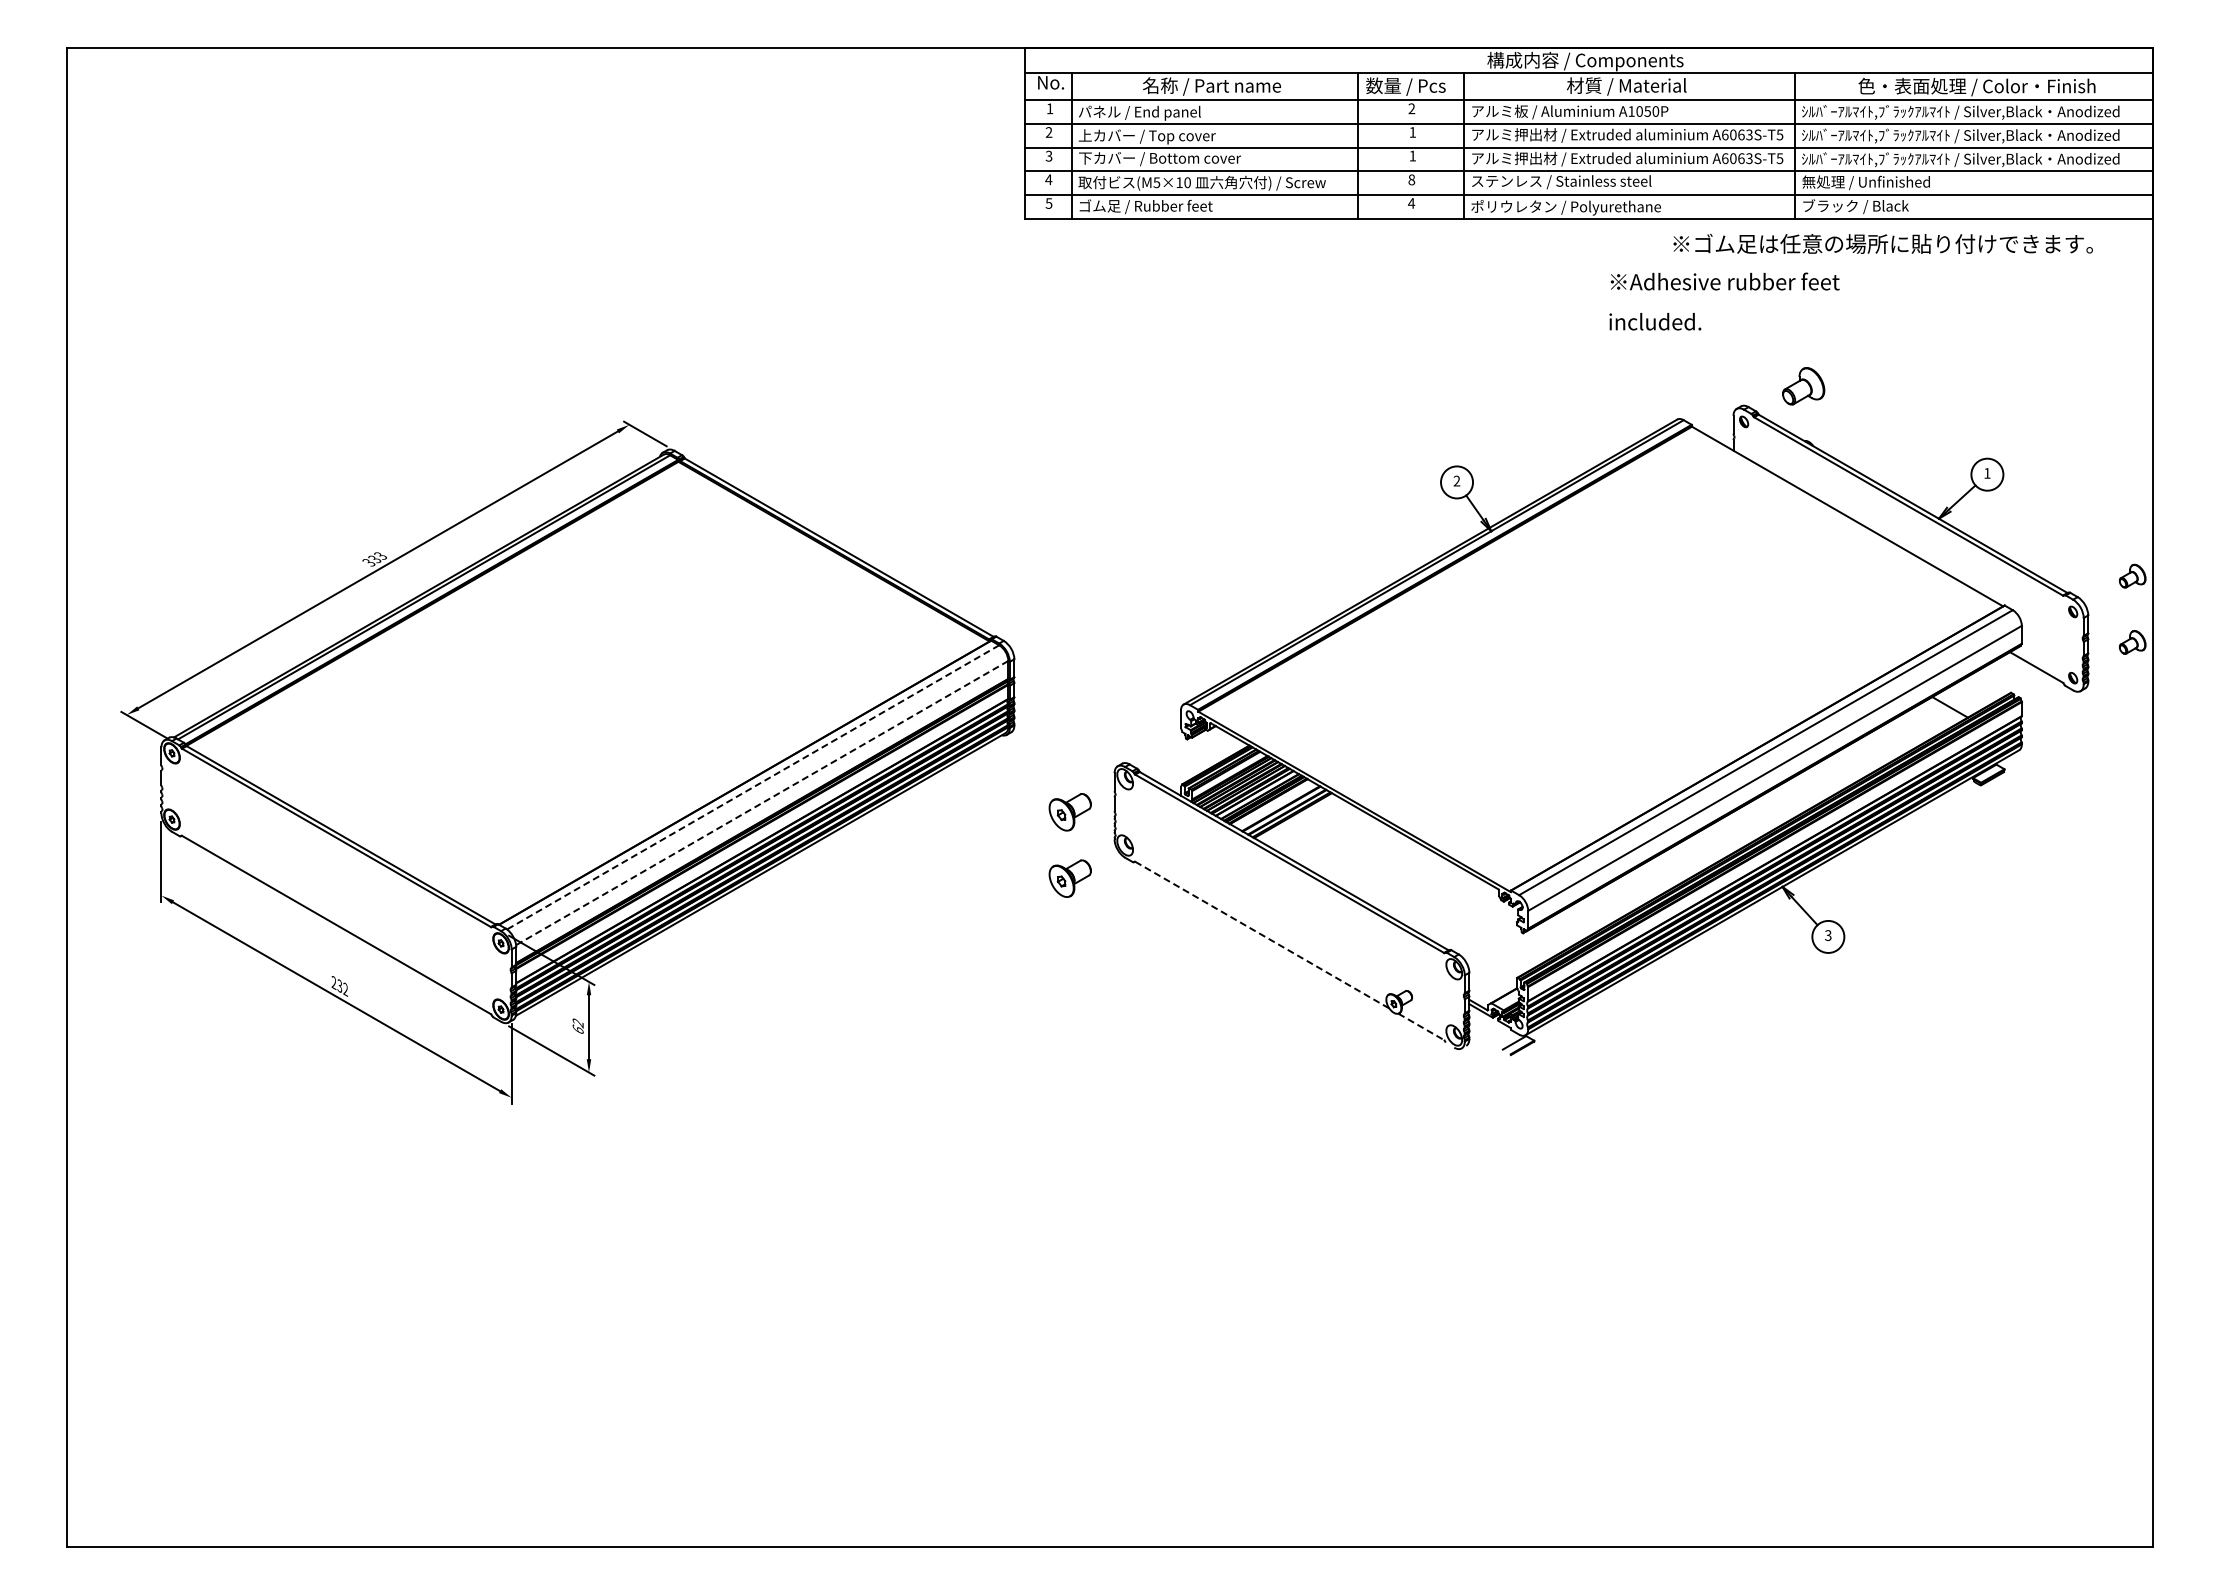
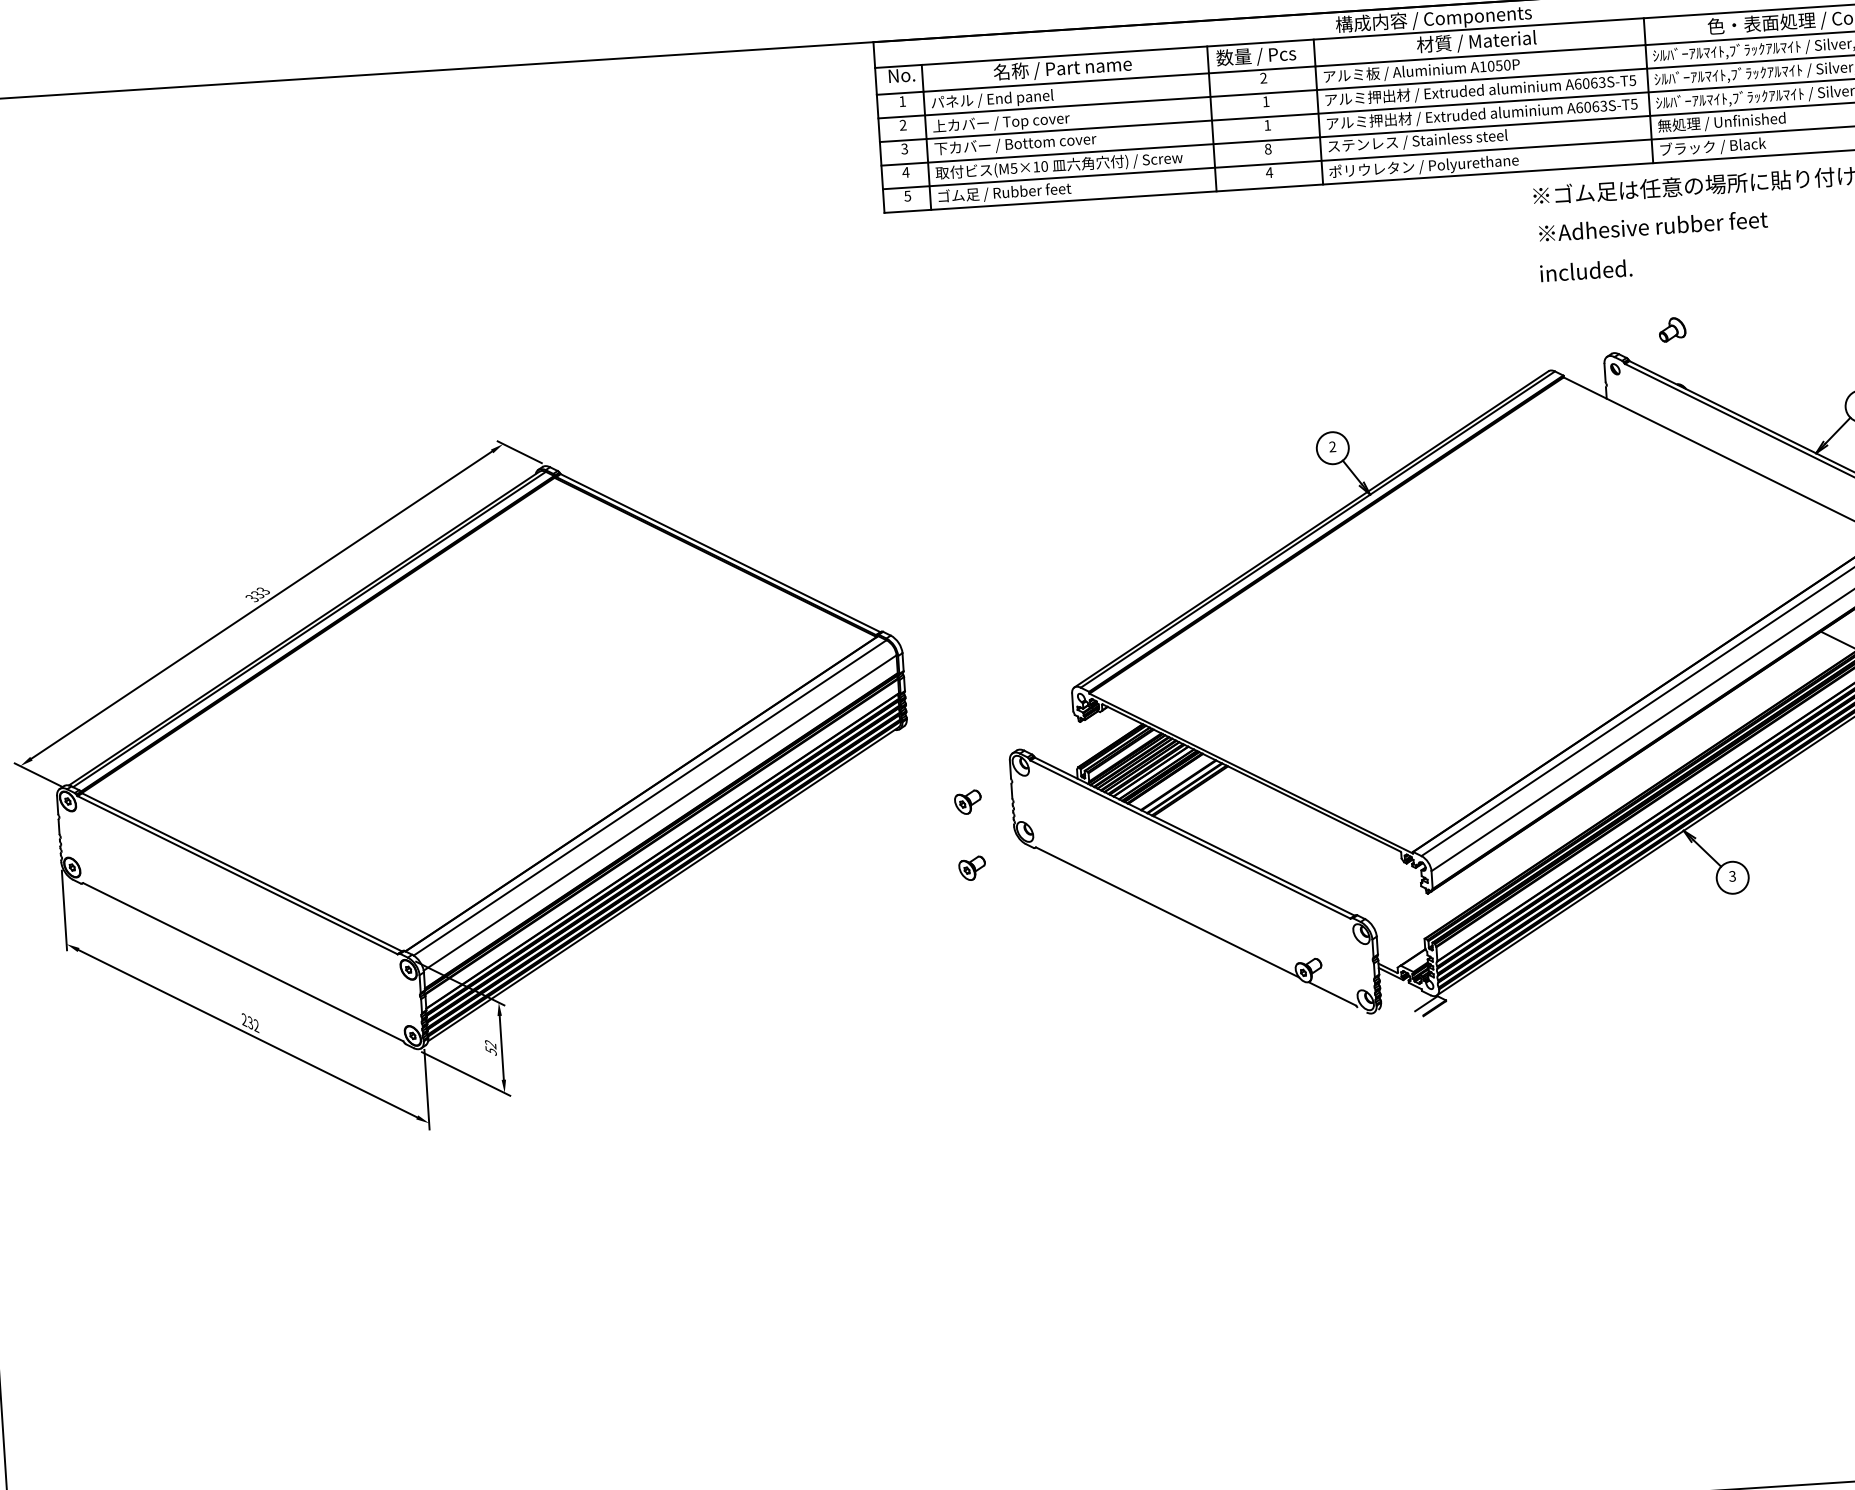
text: (1724, 301) -> (1653, 246), moved
part: (1803, 385) -> (1672, 329), size x0.62
line: (752, 787) -> (649, 798), dashed -> solid
line: (761, 803) -> (659, 813), dashed -> solid
part: (1069, 812) -> (967, 802), size x0.62
part: (1069, 878) -> (971, 868), size x0.62
line: (1262, 935) -> (1167, 912), dashed -> solid
line: (1421, 1027) -> (1332, 994), dashed -> solid
text: (577, 1029) -> (490, 1050), 62 -> 52

